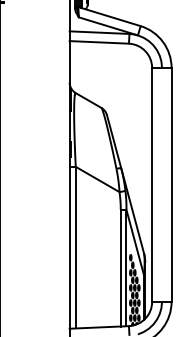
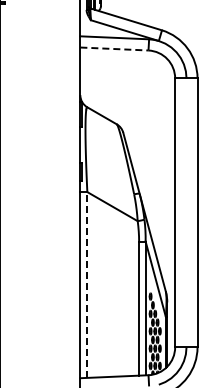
line: (99, 42) -> (114, 49), solid -> dashed
line: (75, 248) -> (87, 285), solid -> dashed

